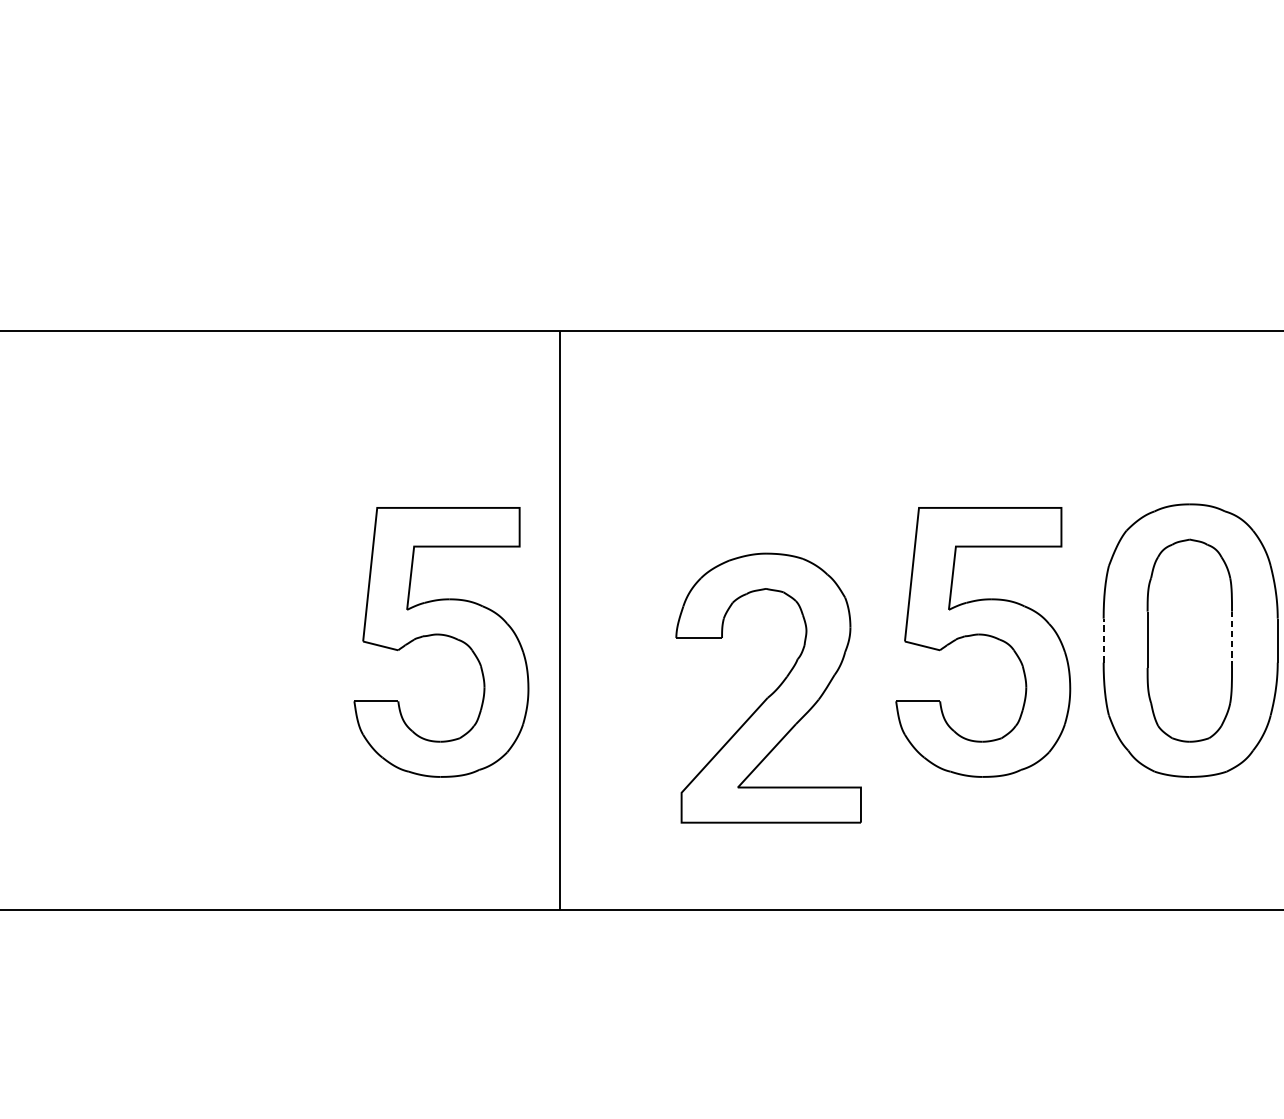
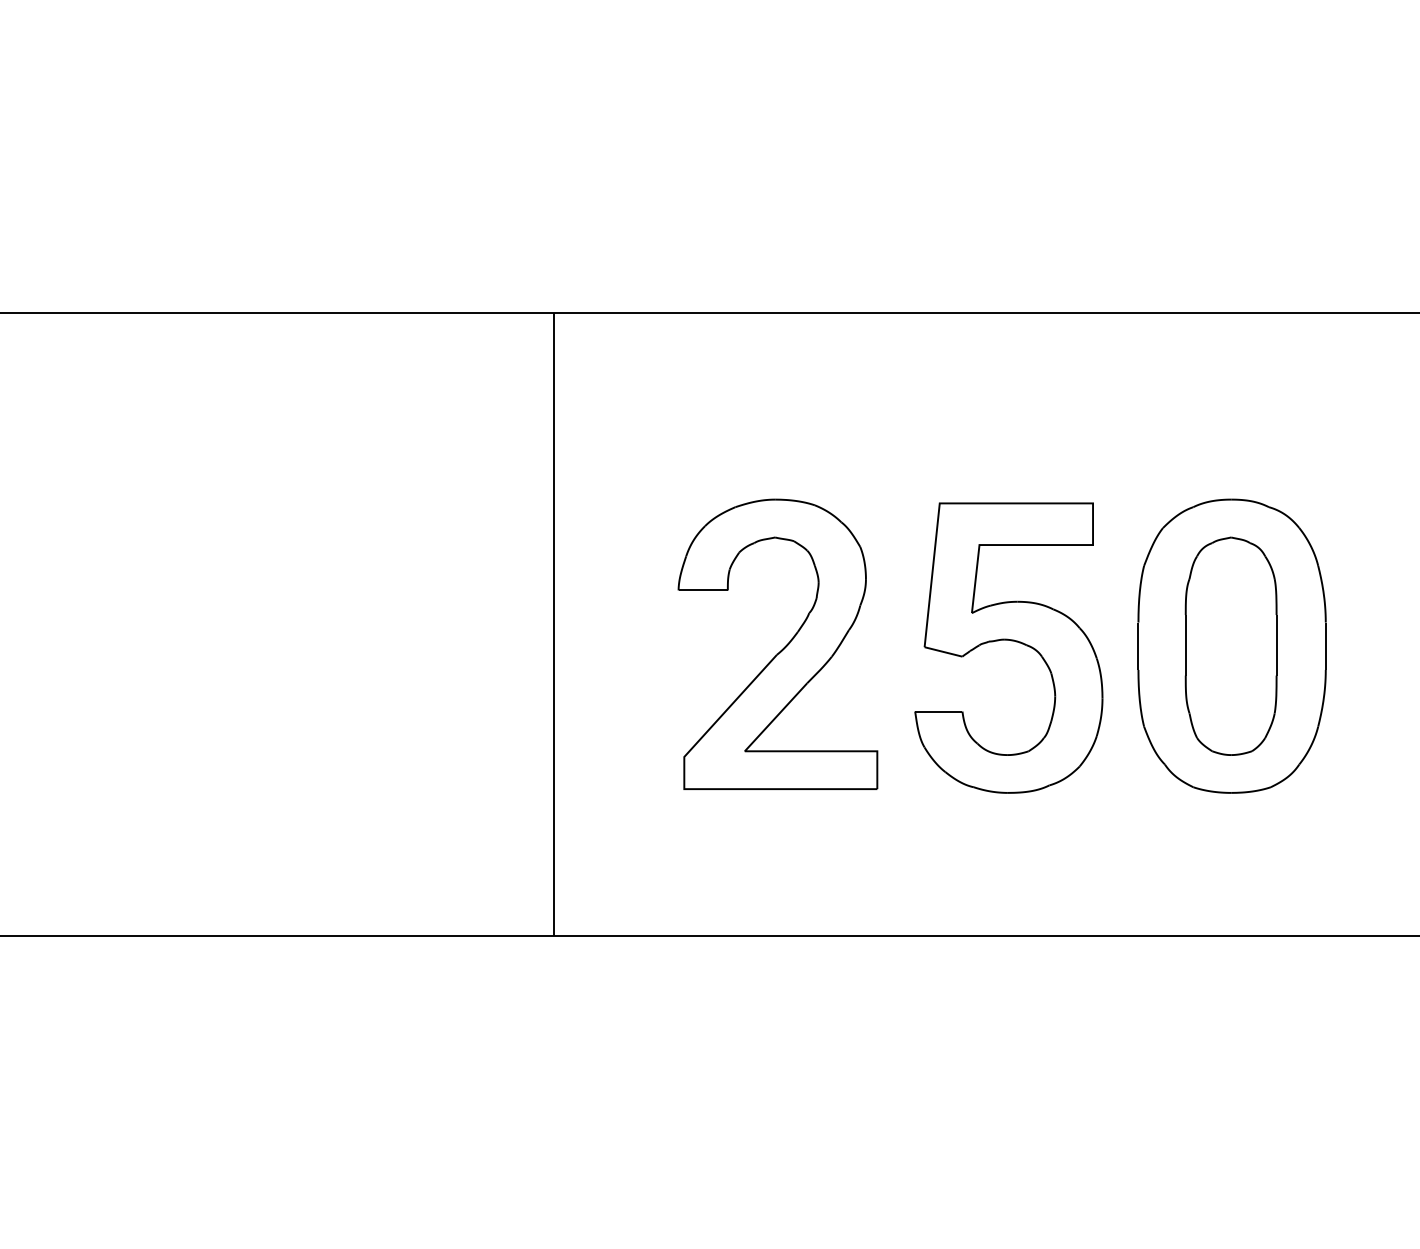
part: (443, 636) -> (428, 641), removed
line: (1231, 639) -> (1276, 644), dashed -> solid
line: (1103, 640) -> (1138, 646), dashed -> solid
part: (772, 691) -> (782, 648), moved

